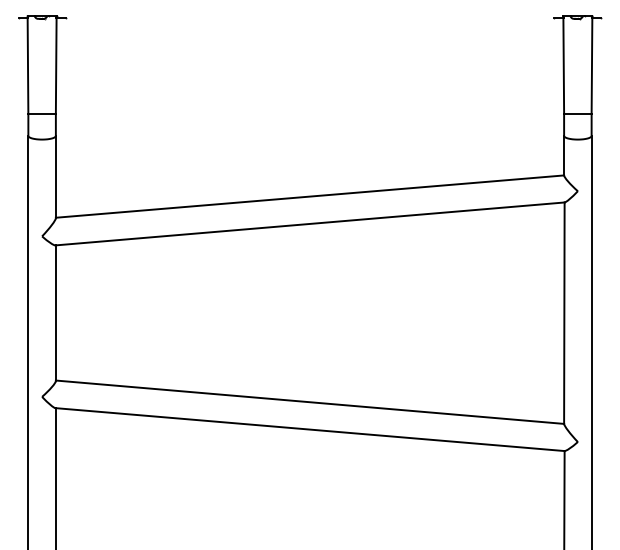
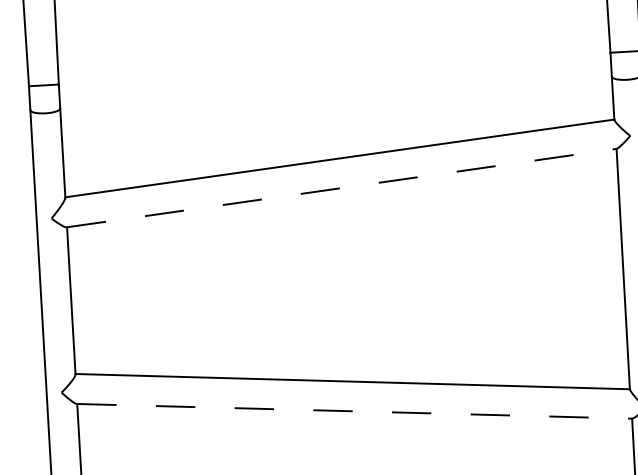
line: (310, 223) -> (342, 187), solid -> dashed
line: (310, 429) -> (354, 411), solid -> dashed

